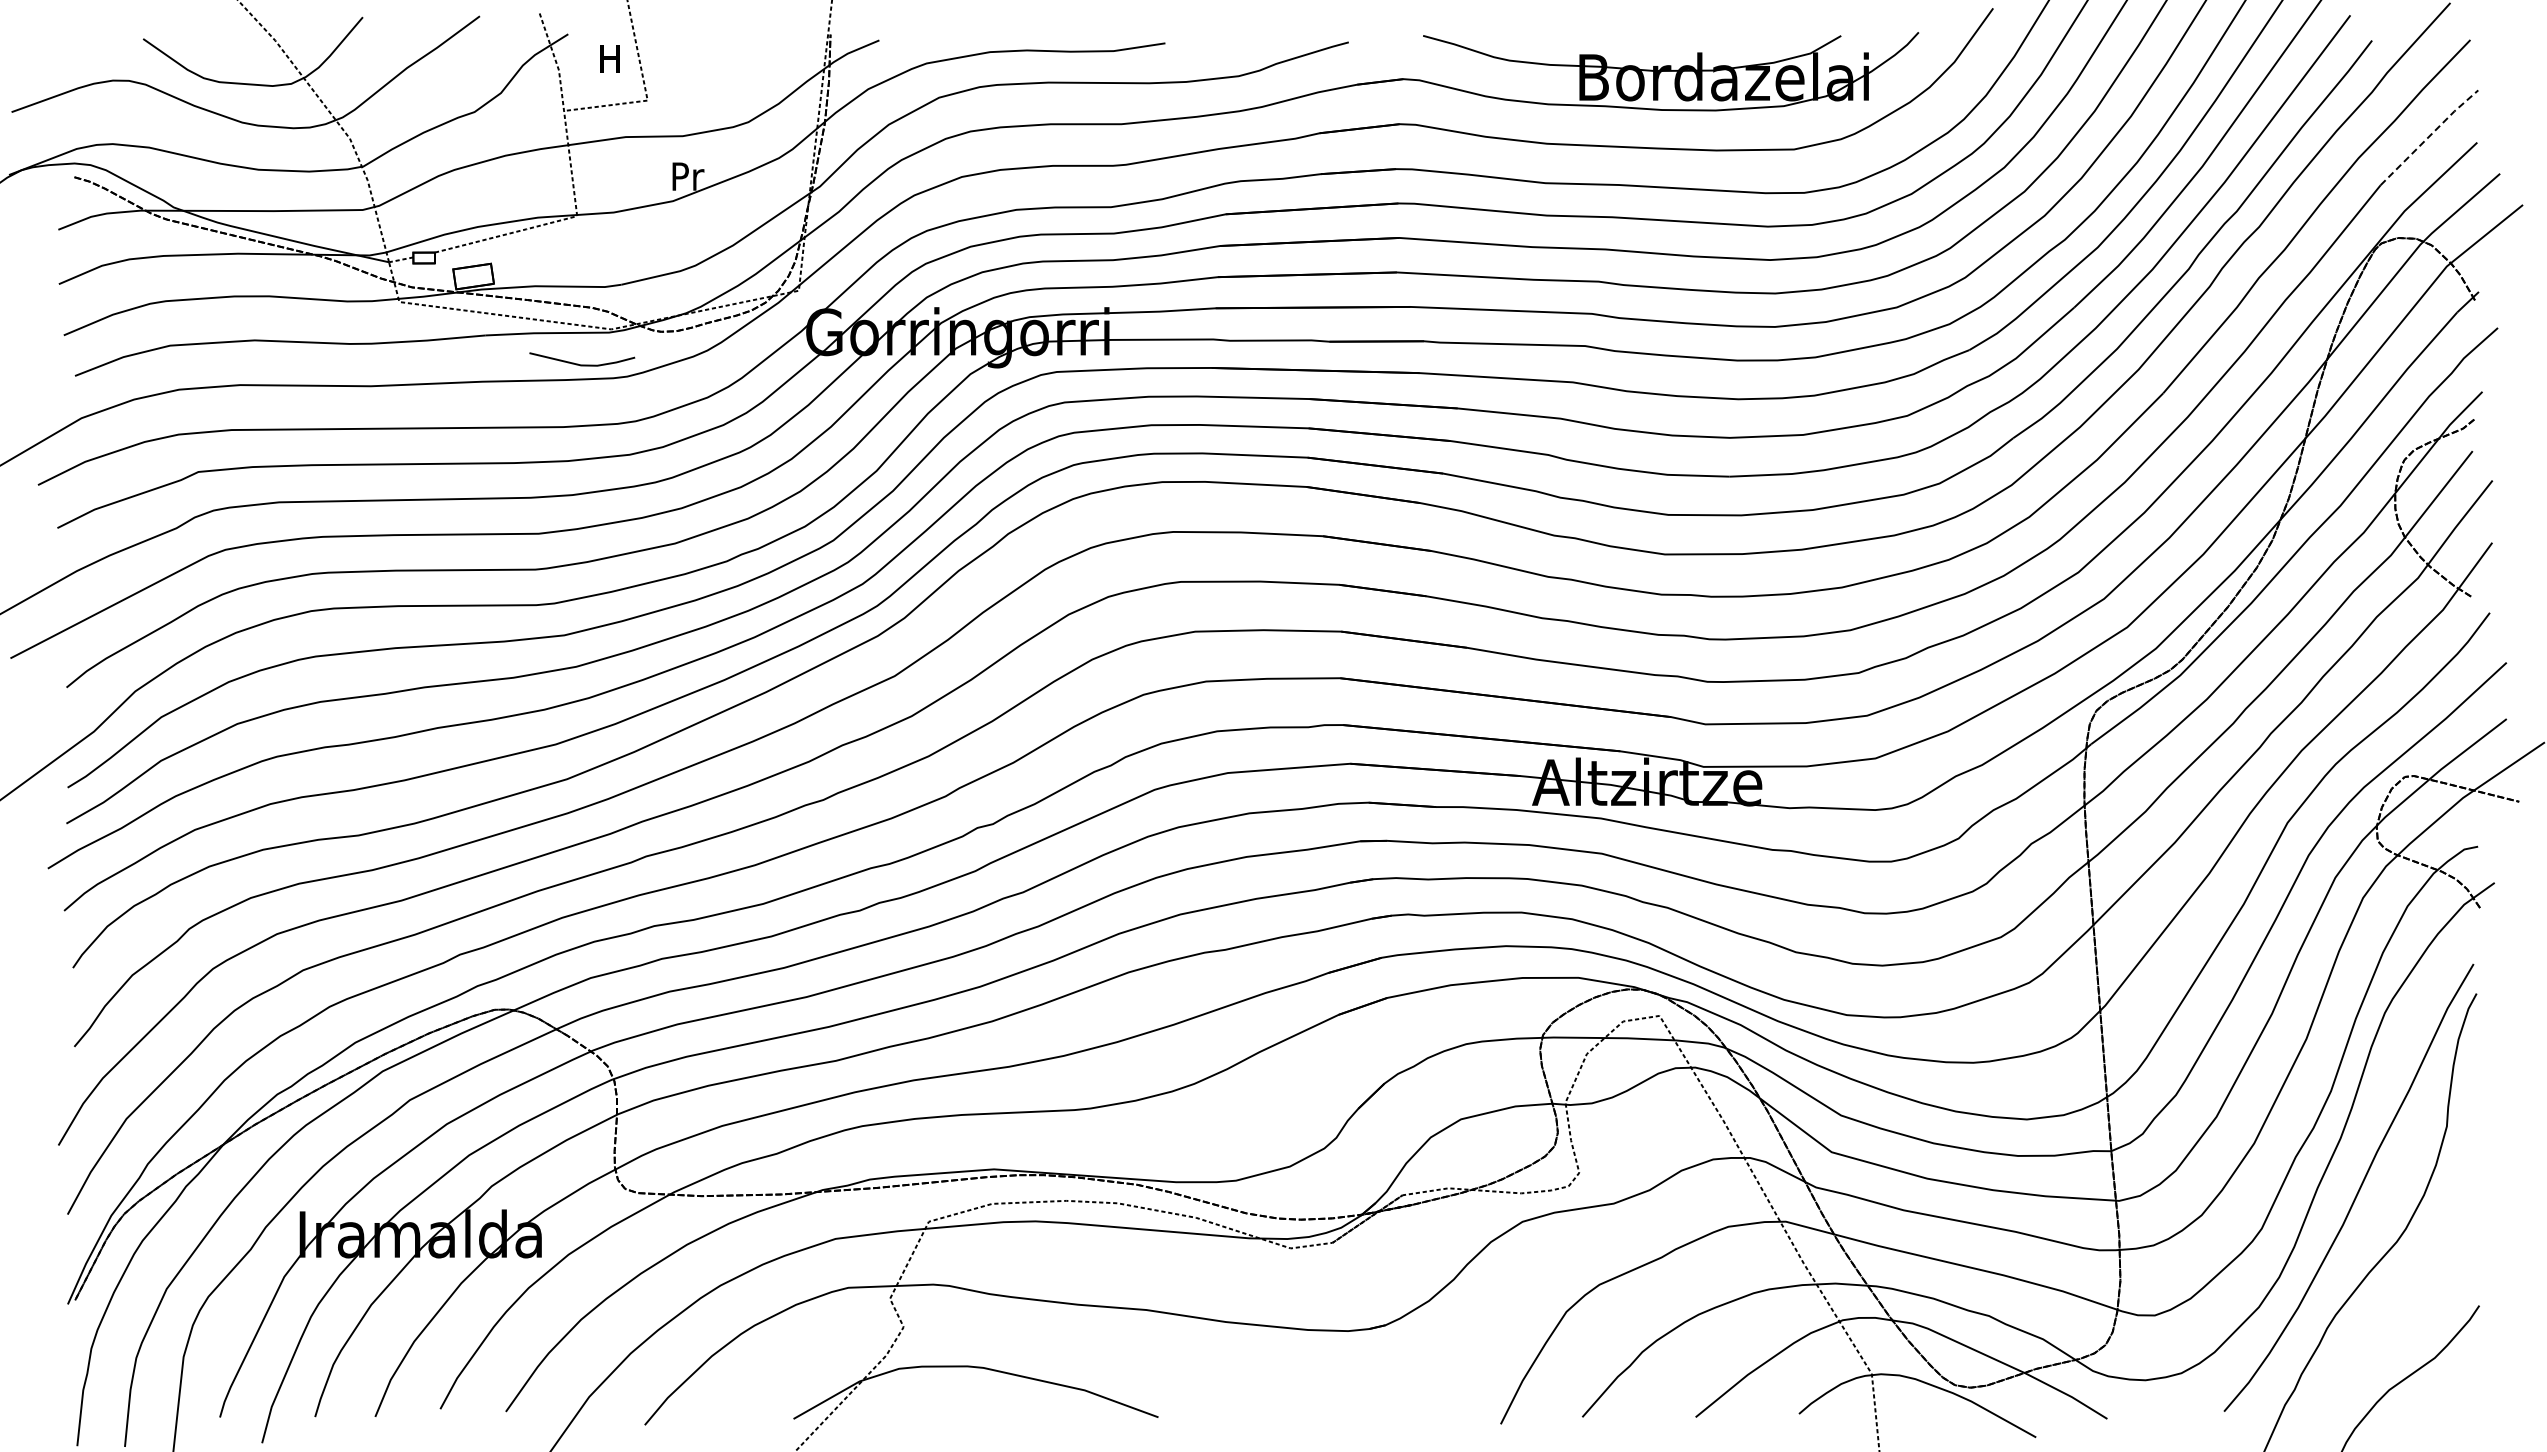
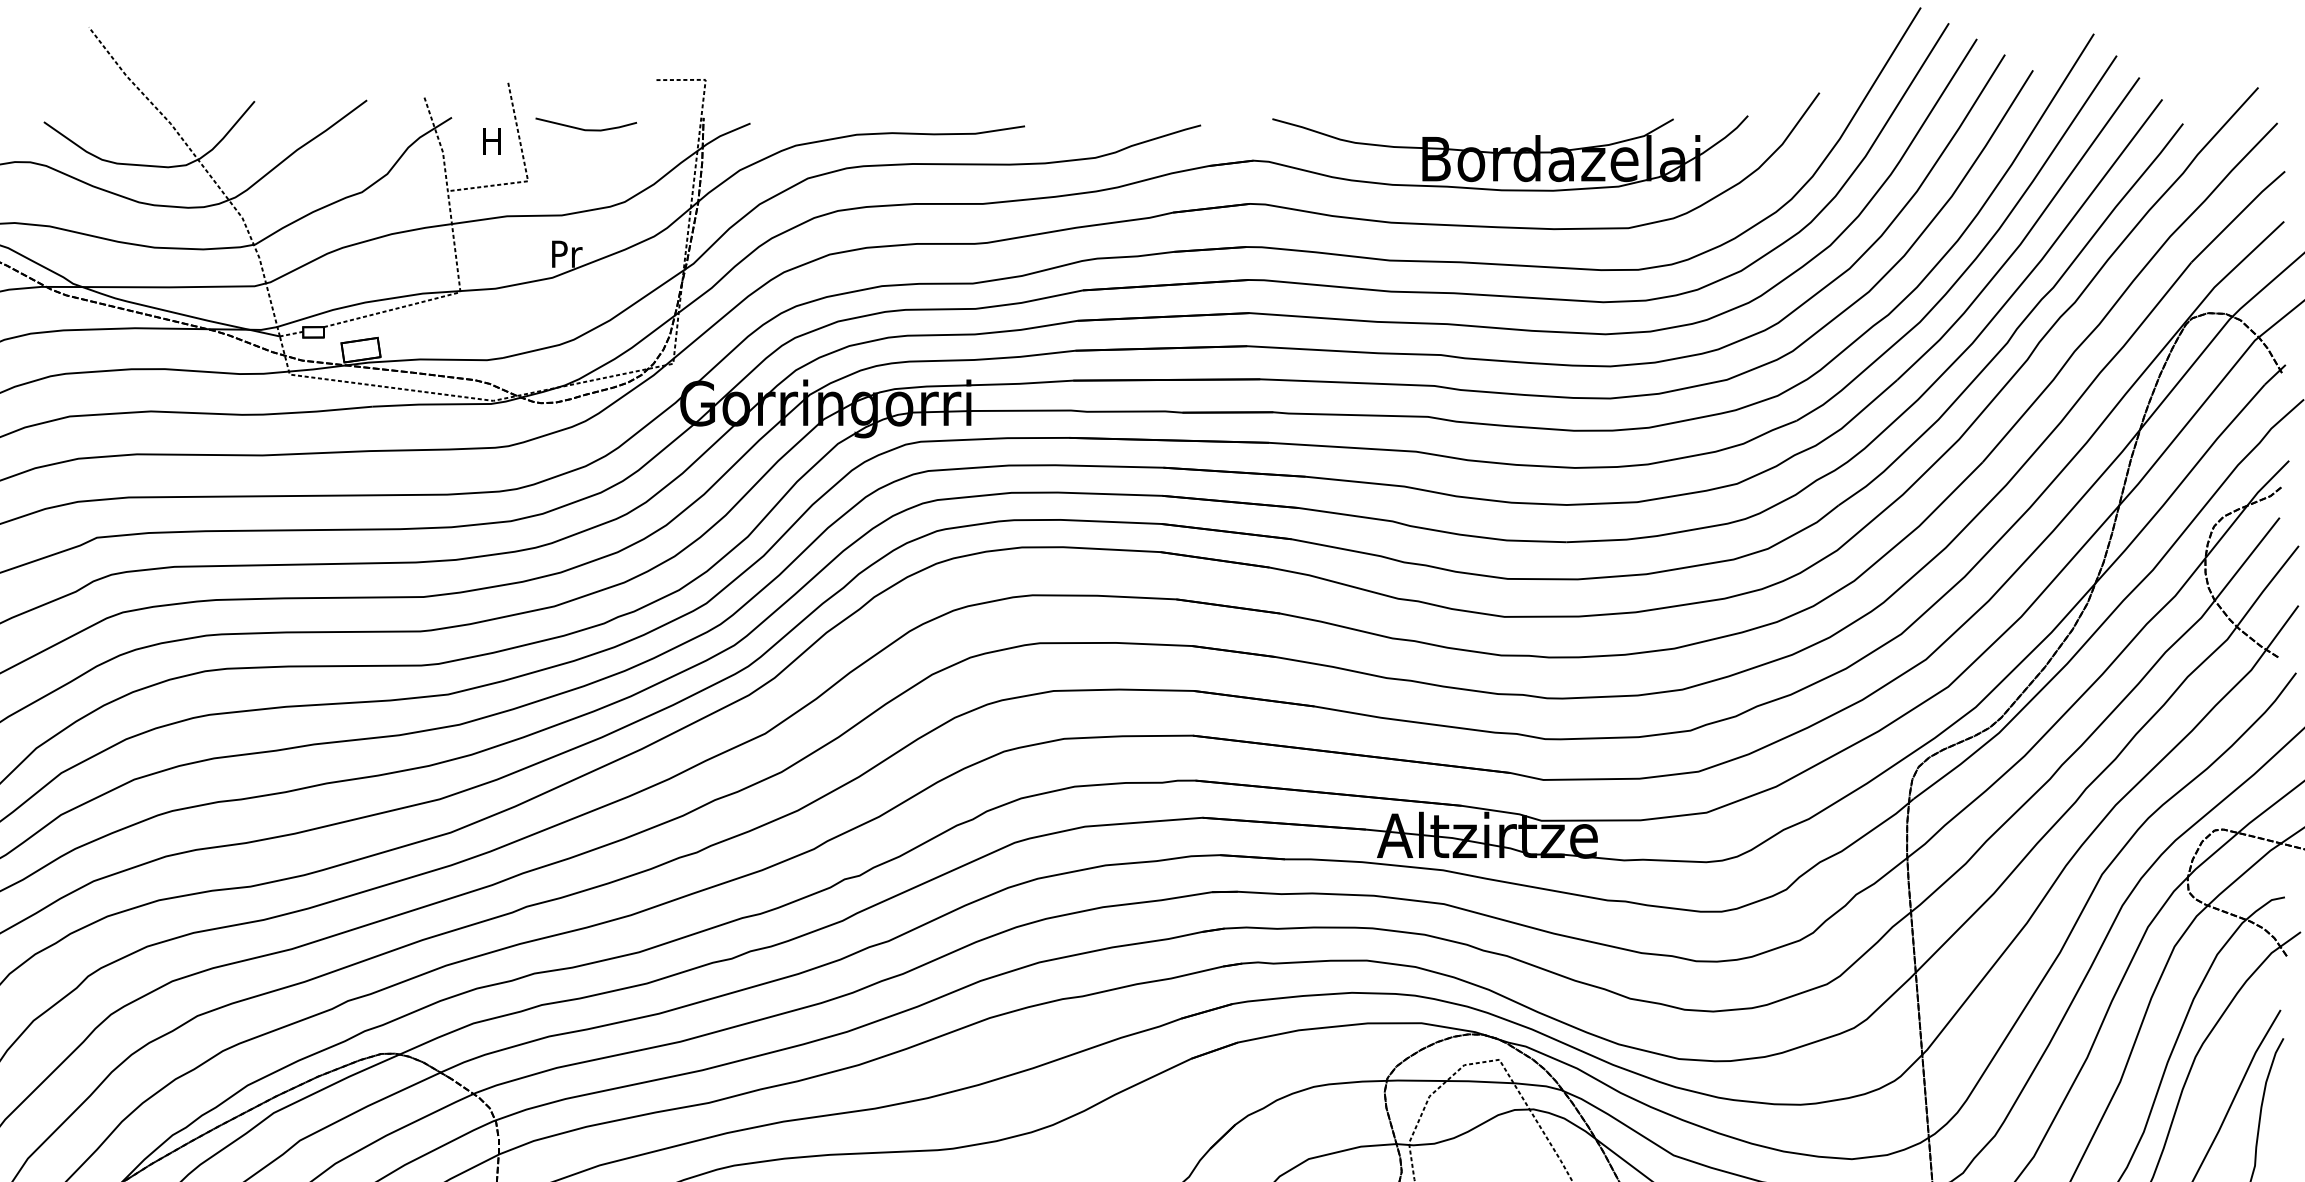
line: (2429, 136) -> (2238, 215), dashed -> solid
line: (582, 364) -> (586, 129), moved

